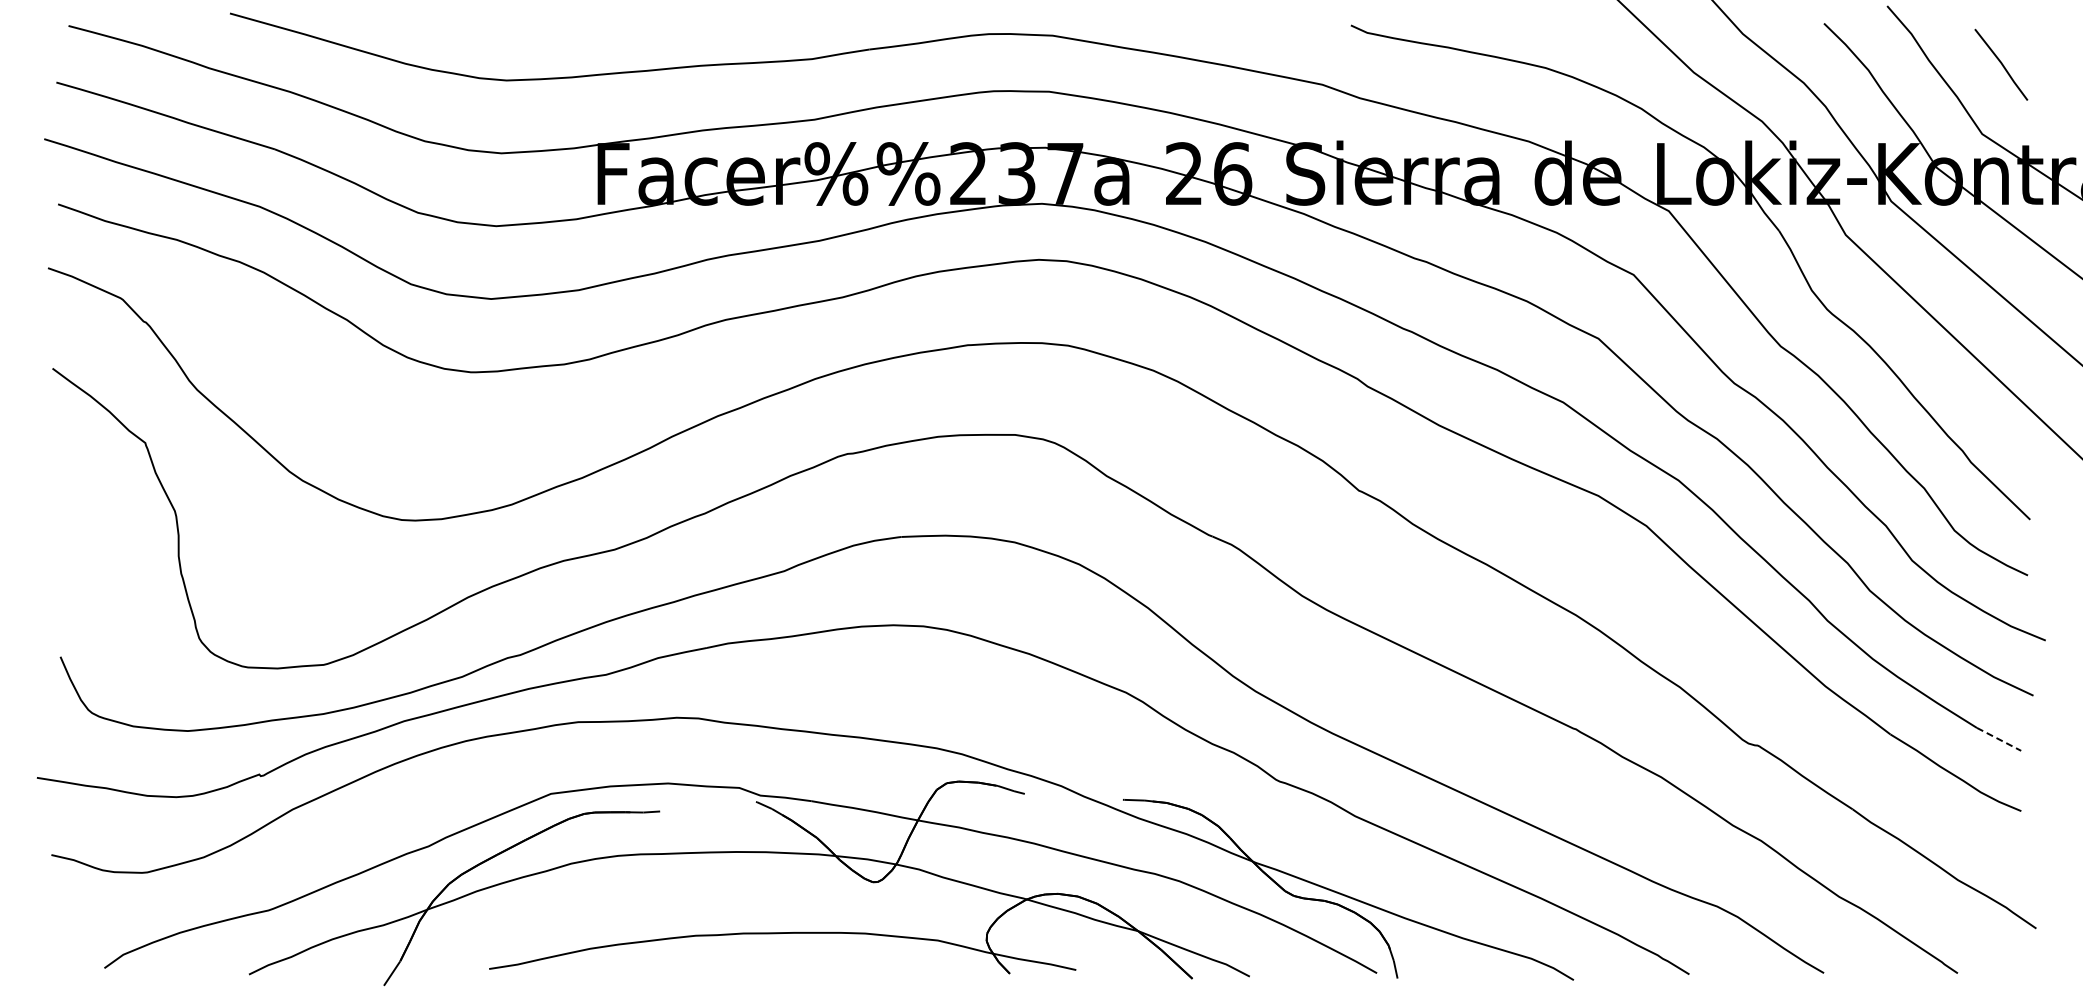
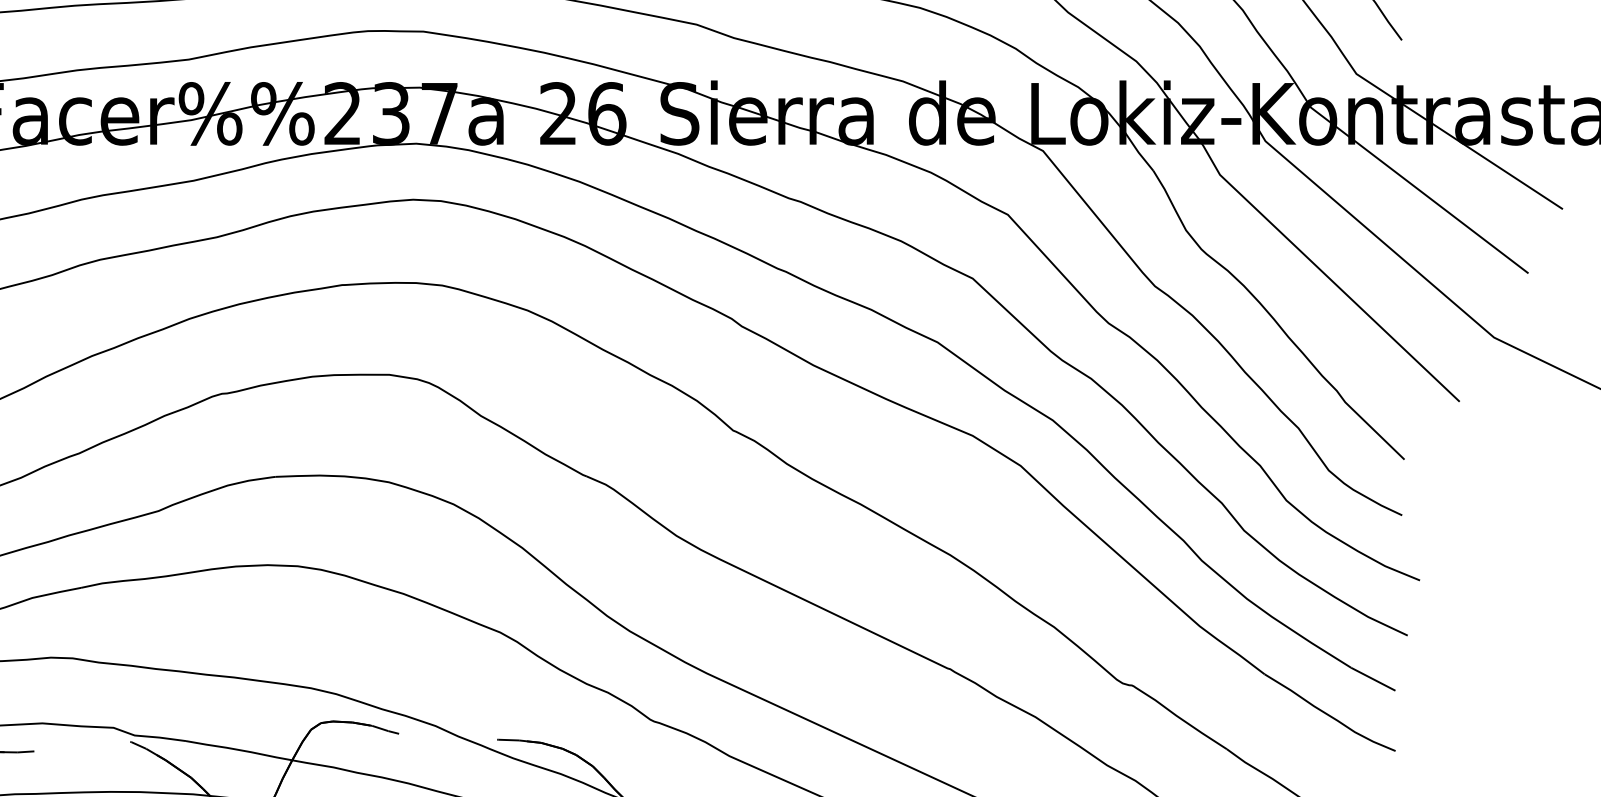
line: (1999, 739) -> (1373, 679), dashed -> solid

